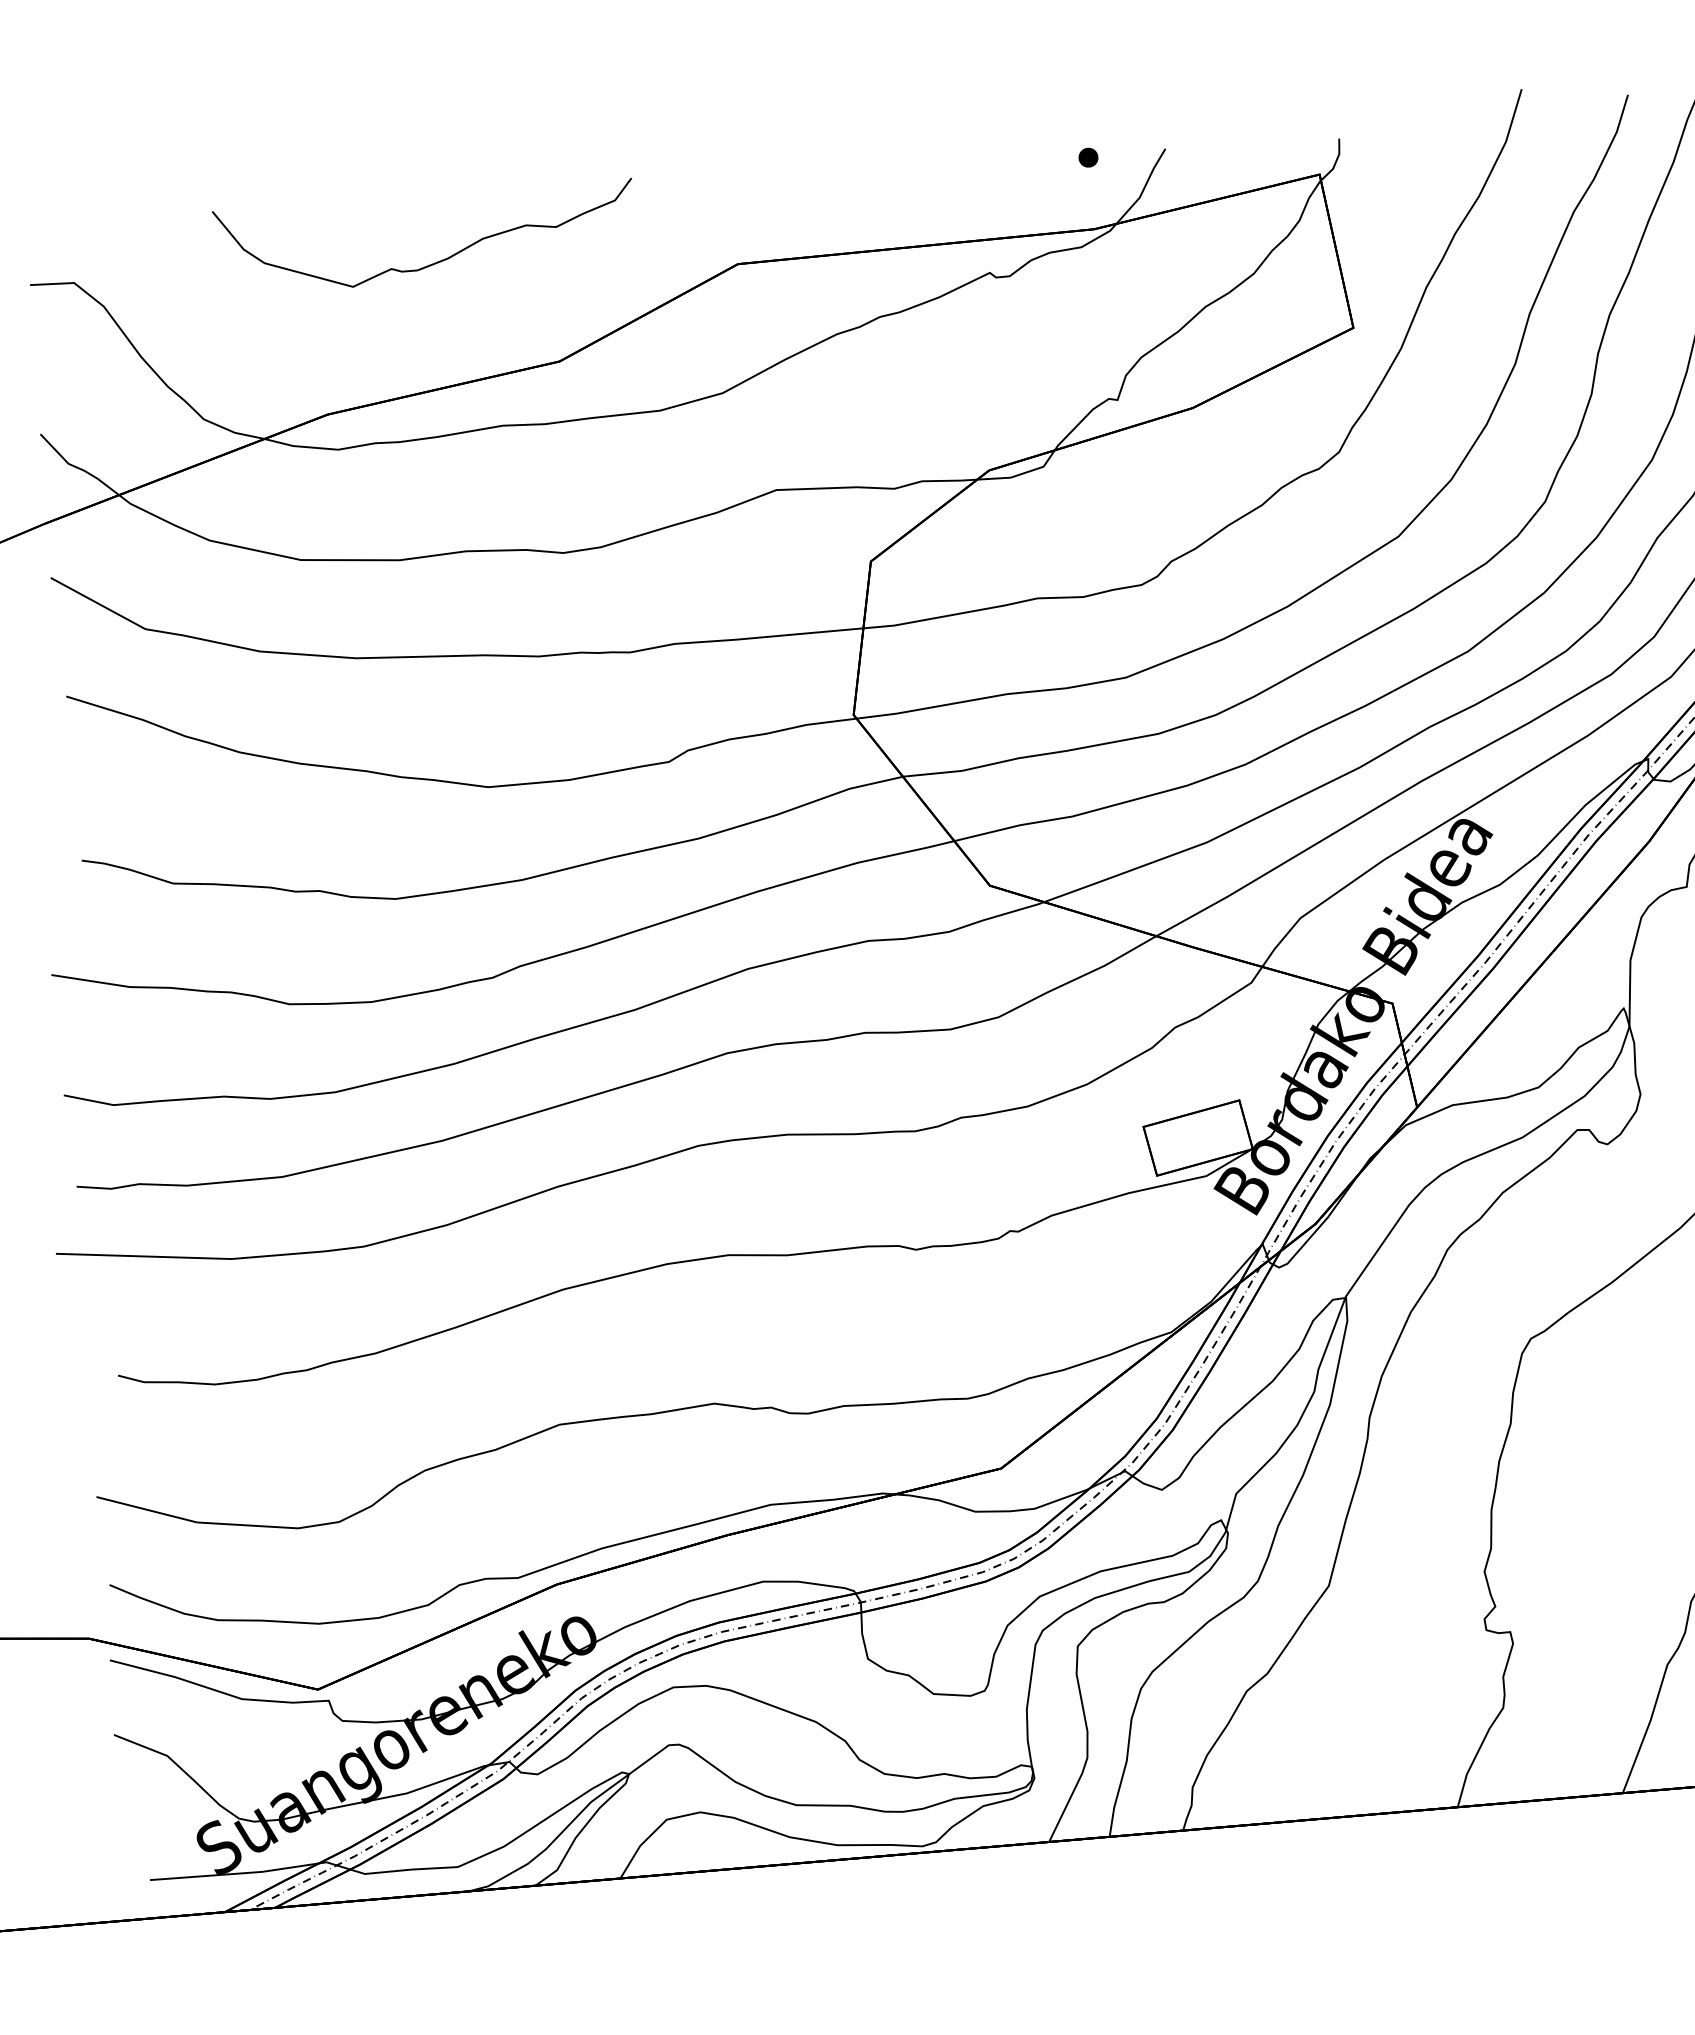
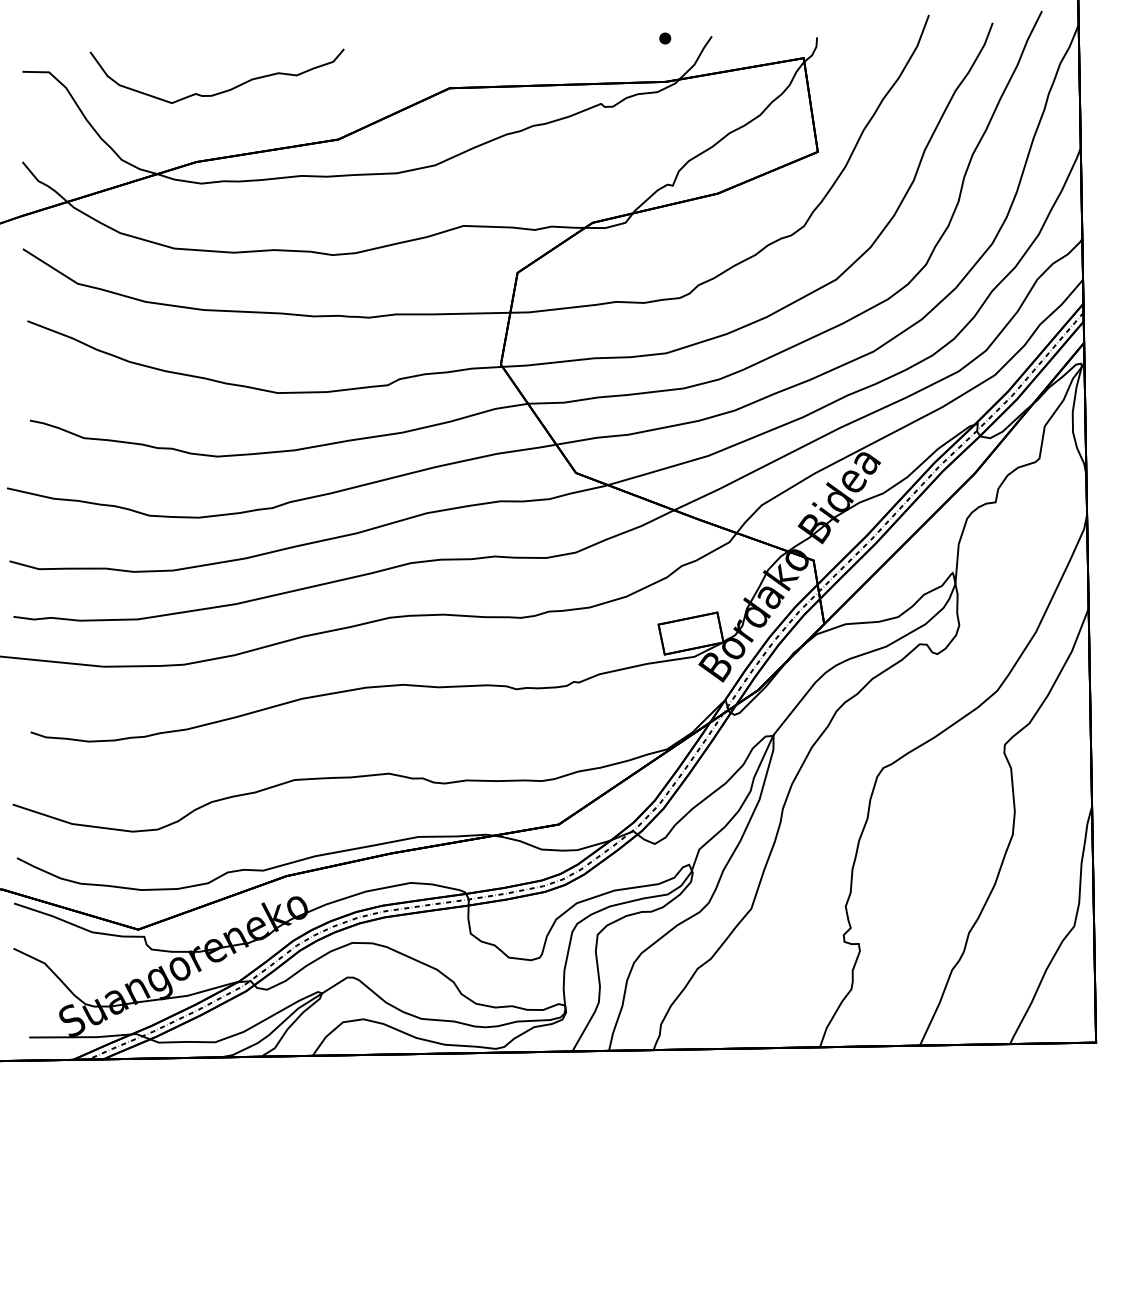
curve: (433, 262) -> (221, 91), moved

